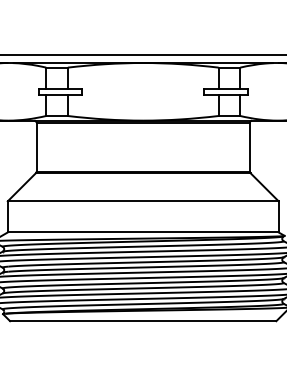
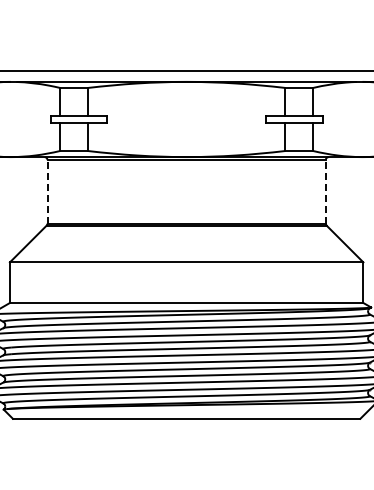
line: (36, 147) -> (47, 191), solid -> dashed
line: (249, 147) -> (325, 191), solid -> dashed

